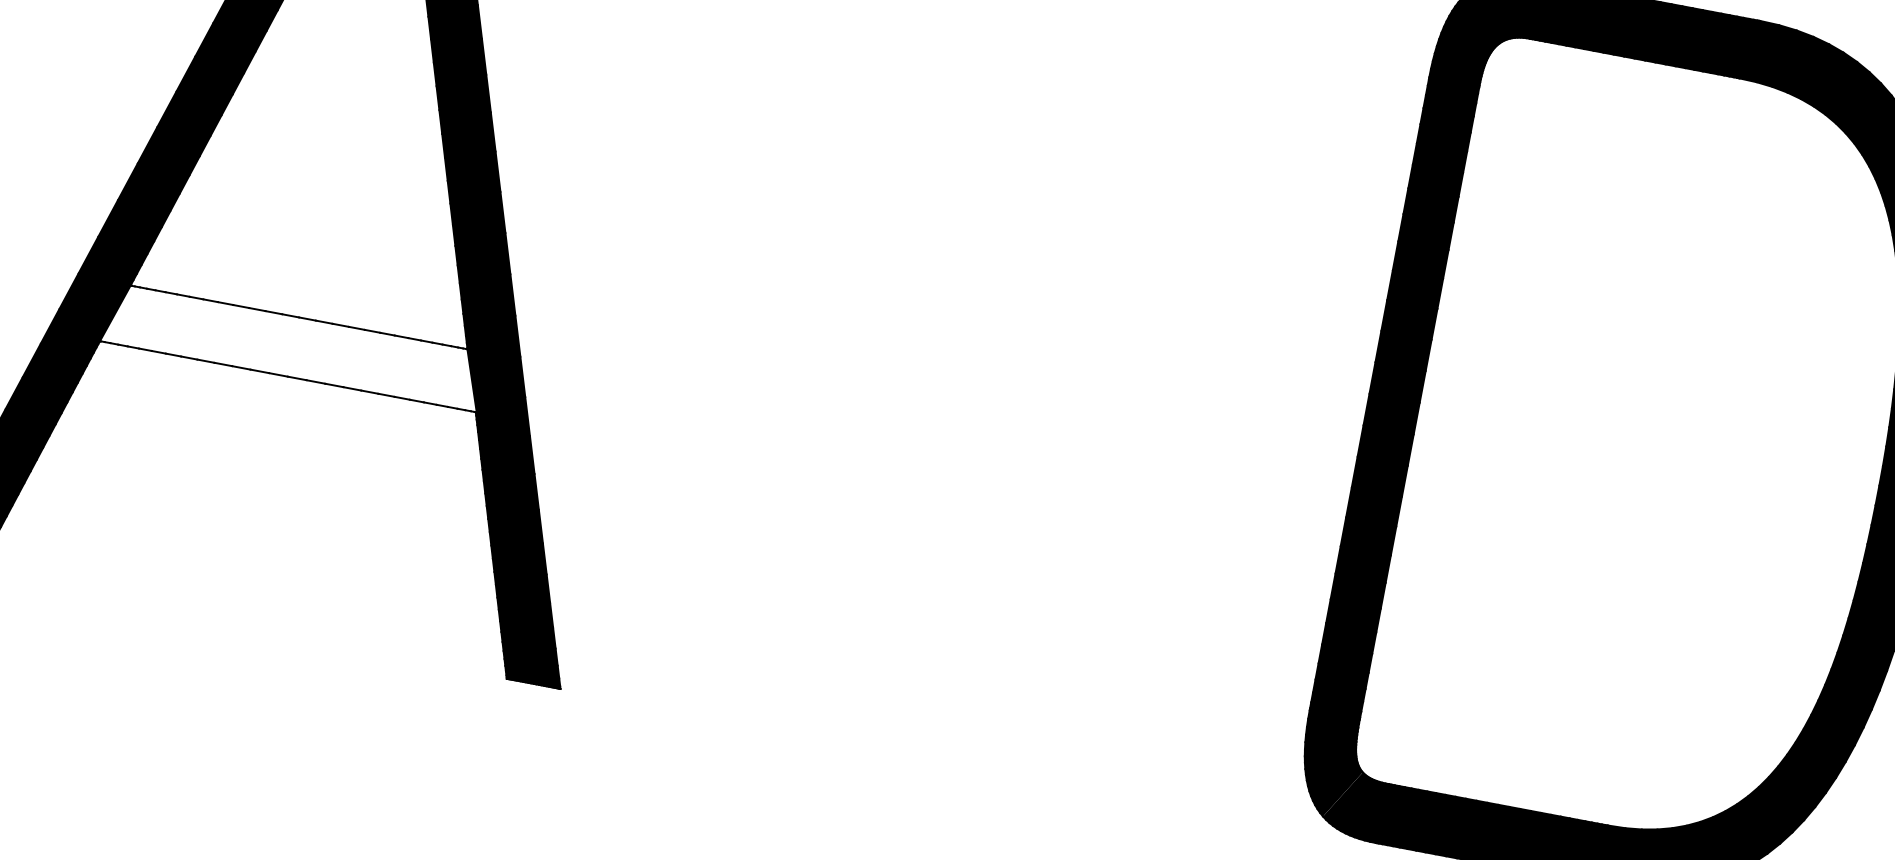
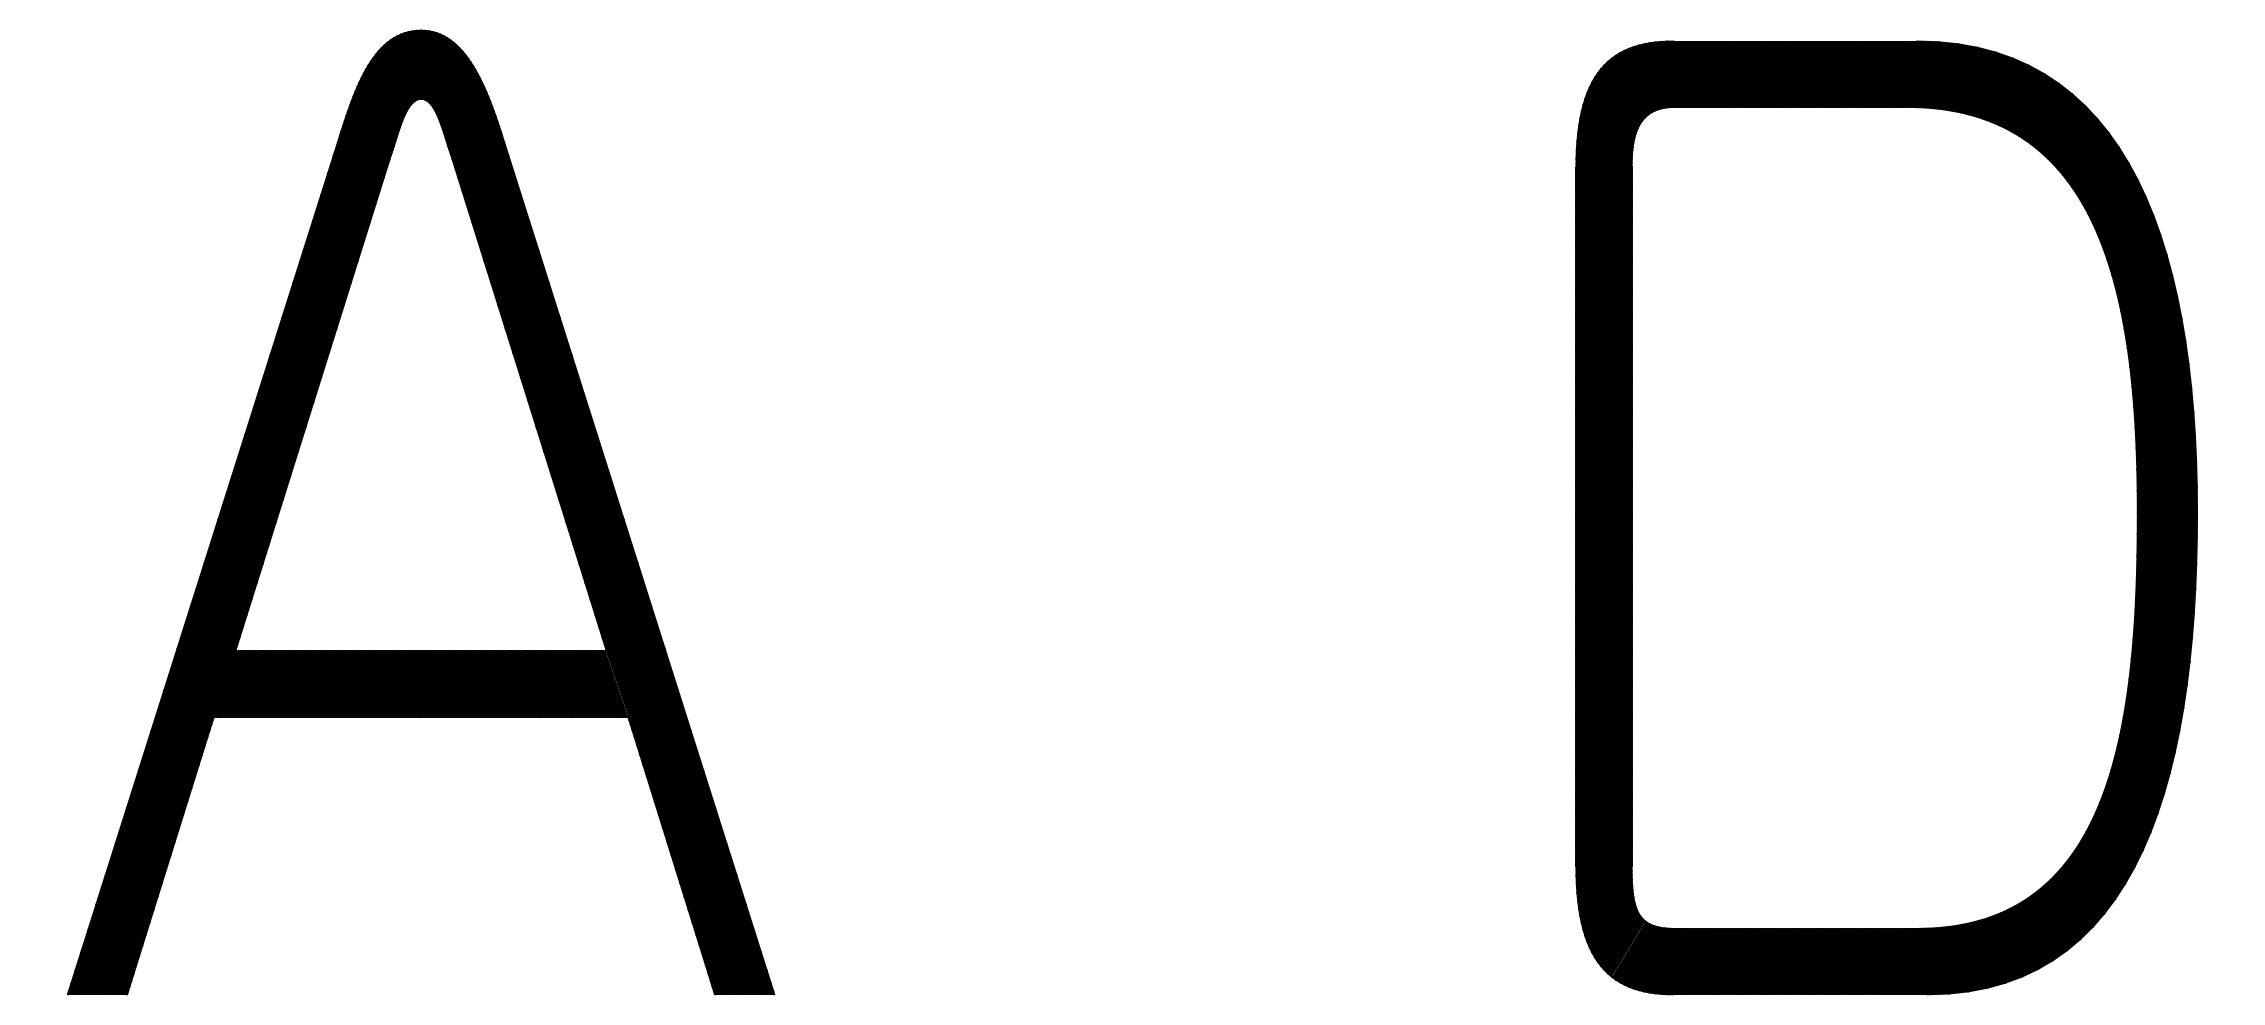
fill: (293, 346) -> (420, 683), added

